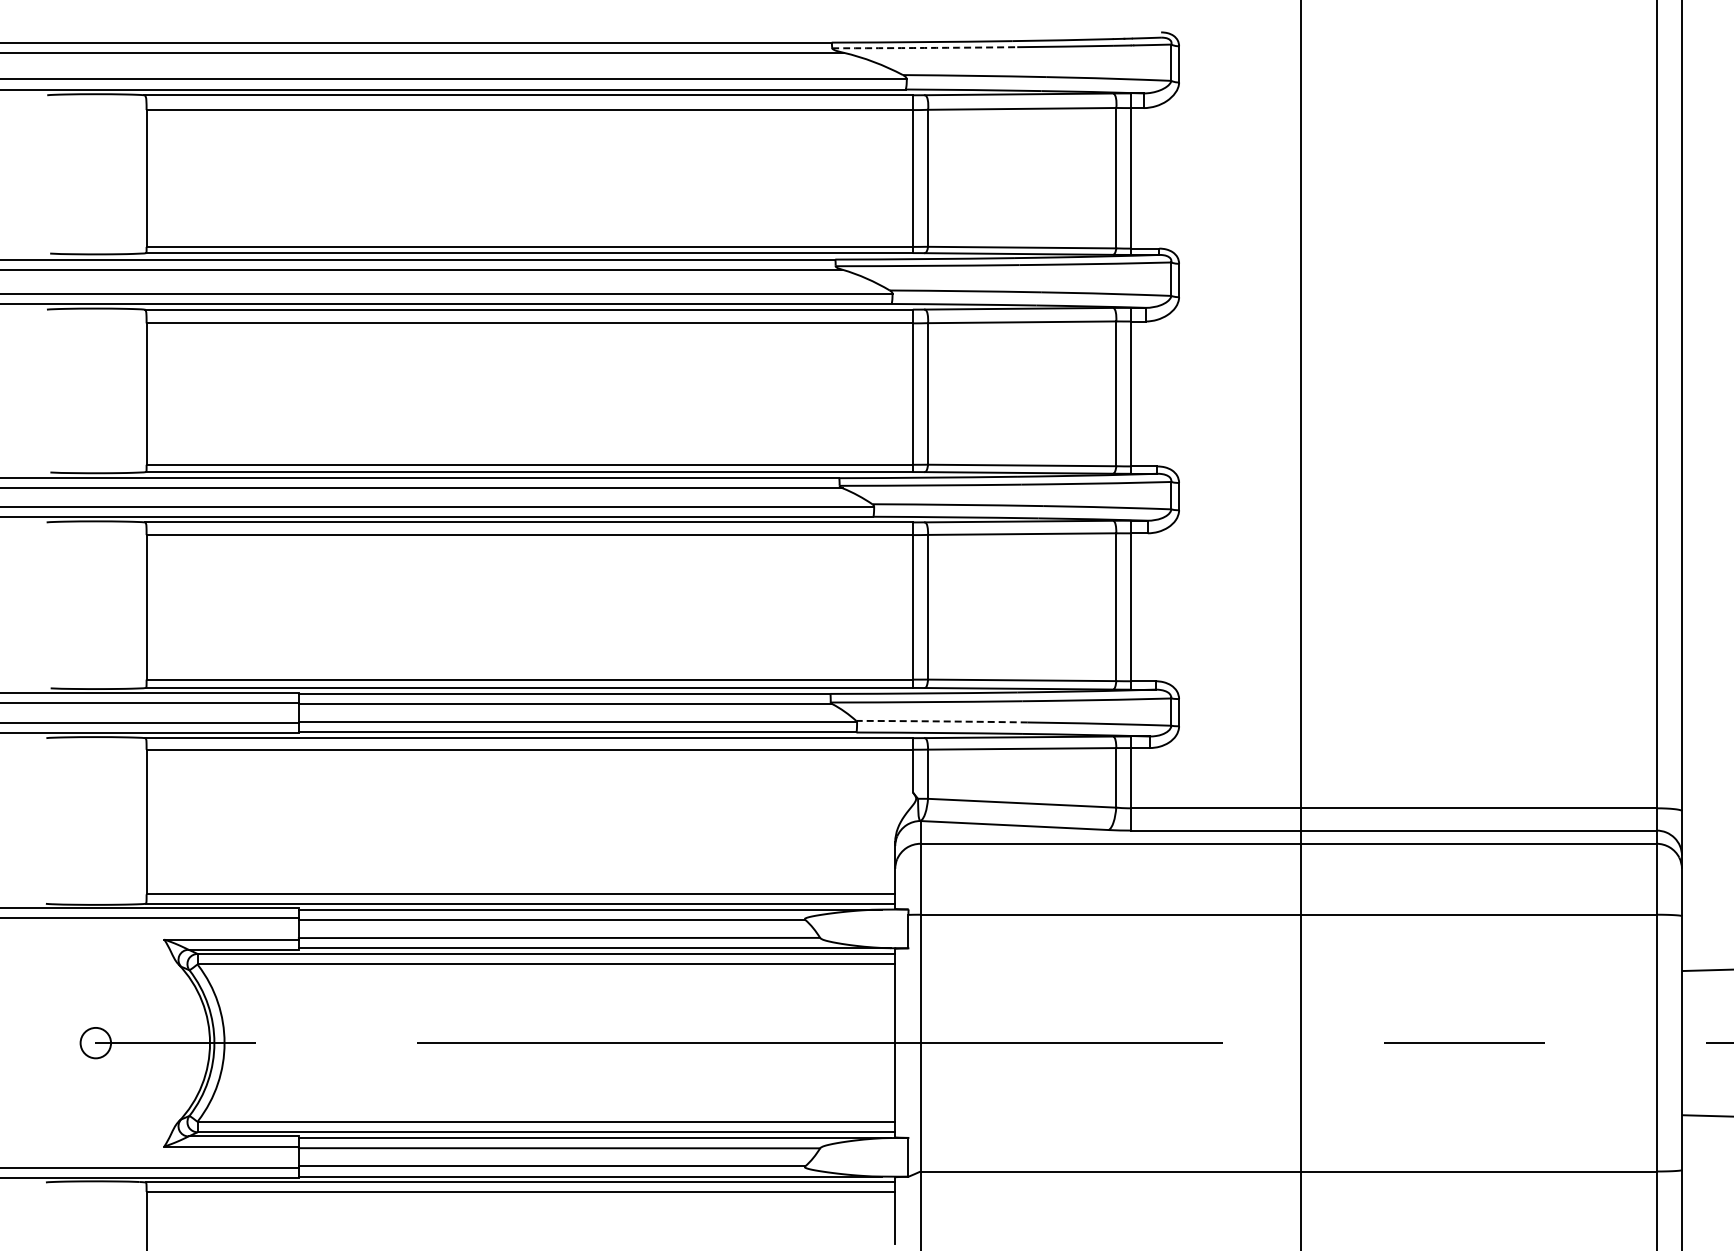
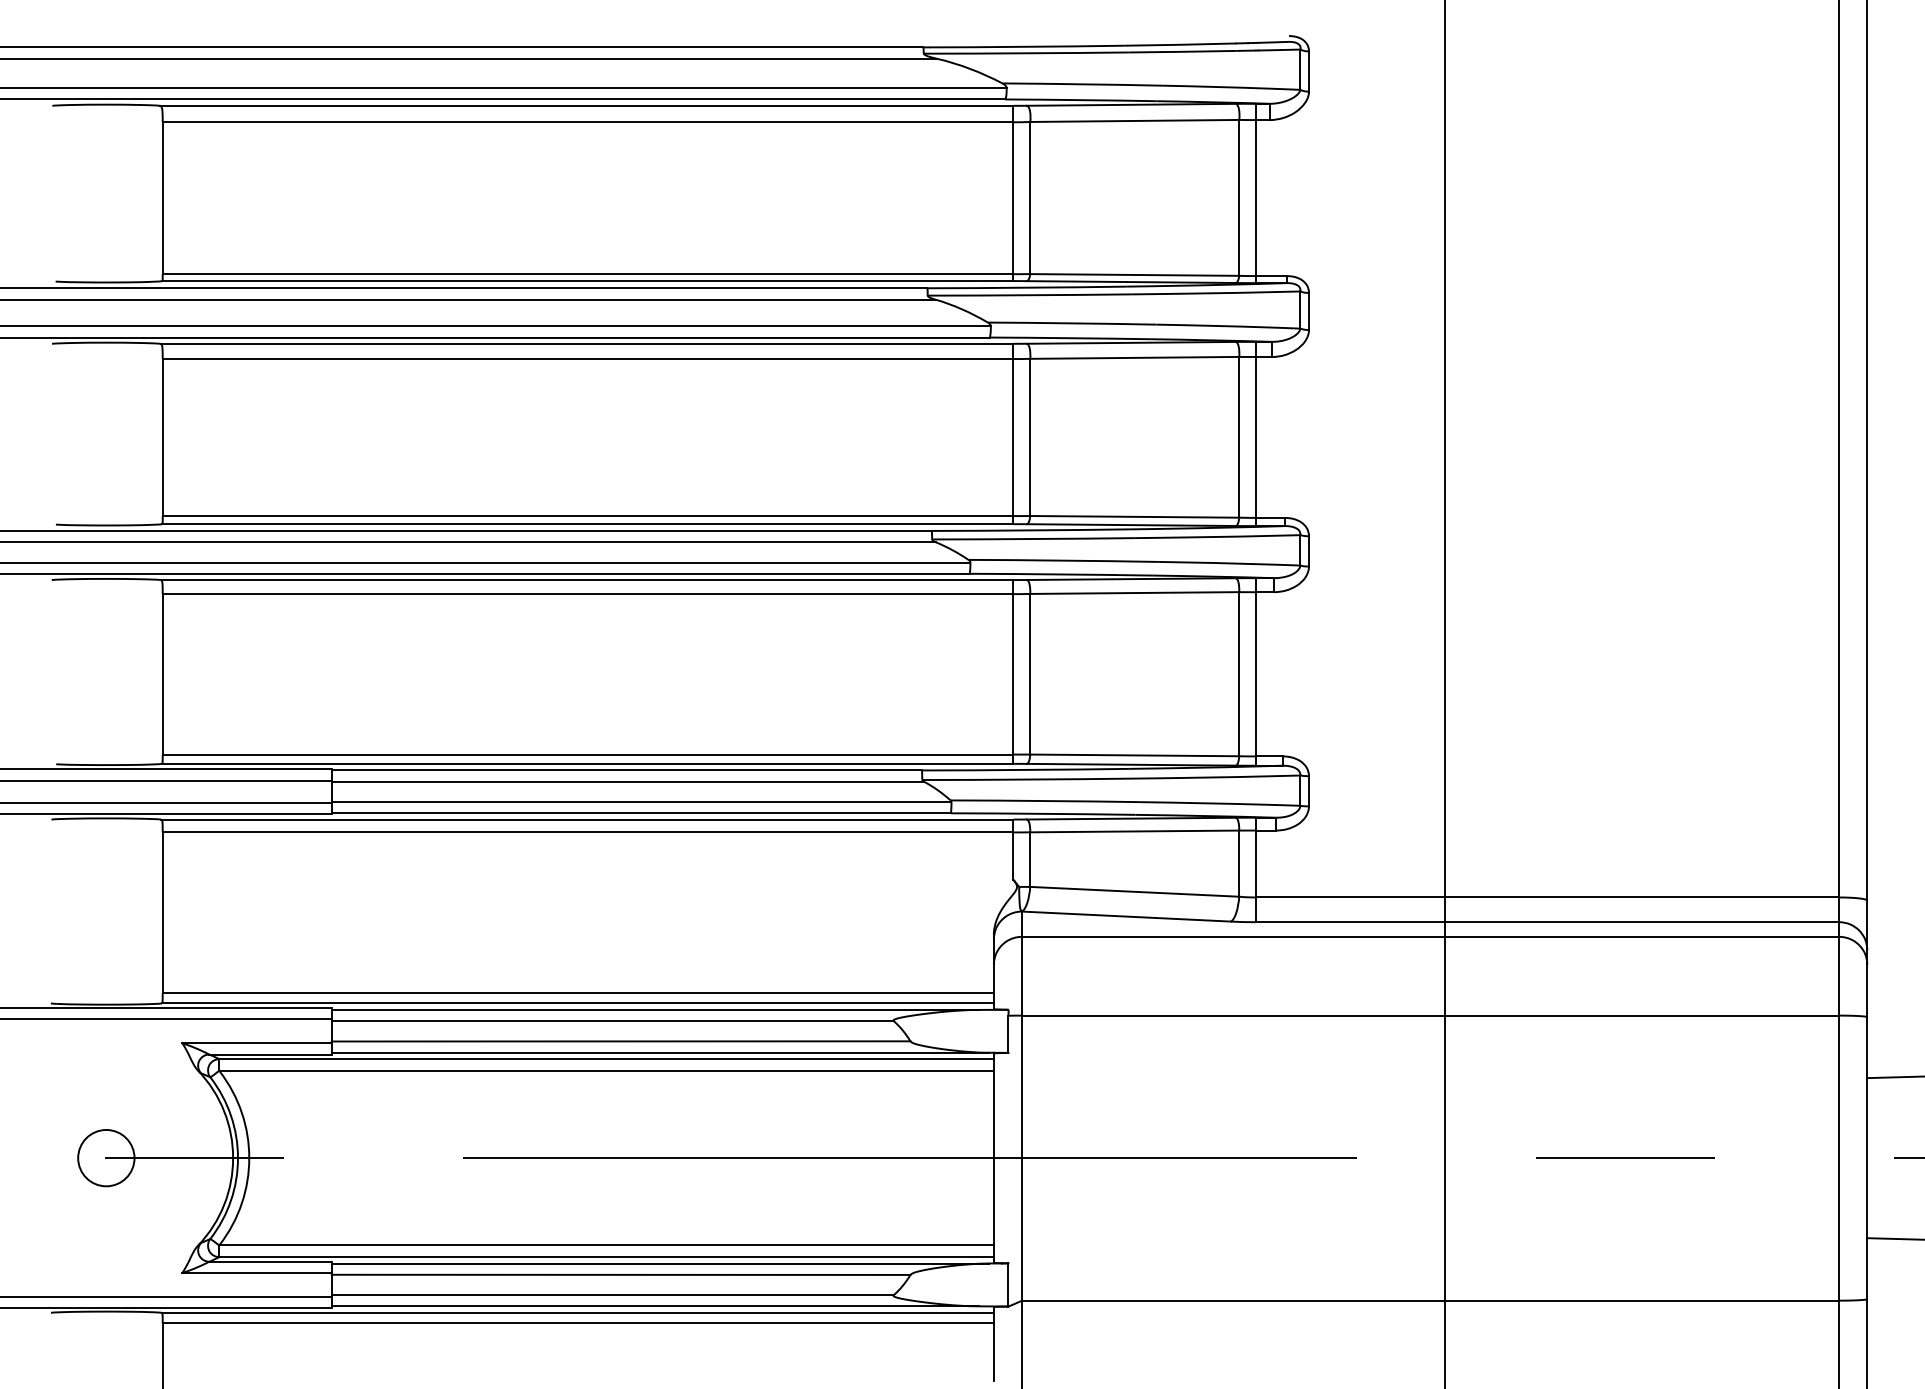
arc: (924, 47) -> (1026, 52), dashed -> solid
arc: (941, 721) -> (1045, 801), dashed -> solid
circle: (95, 1042) -> (105, 1157), size x1.67

